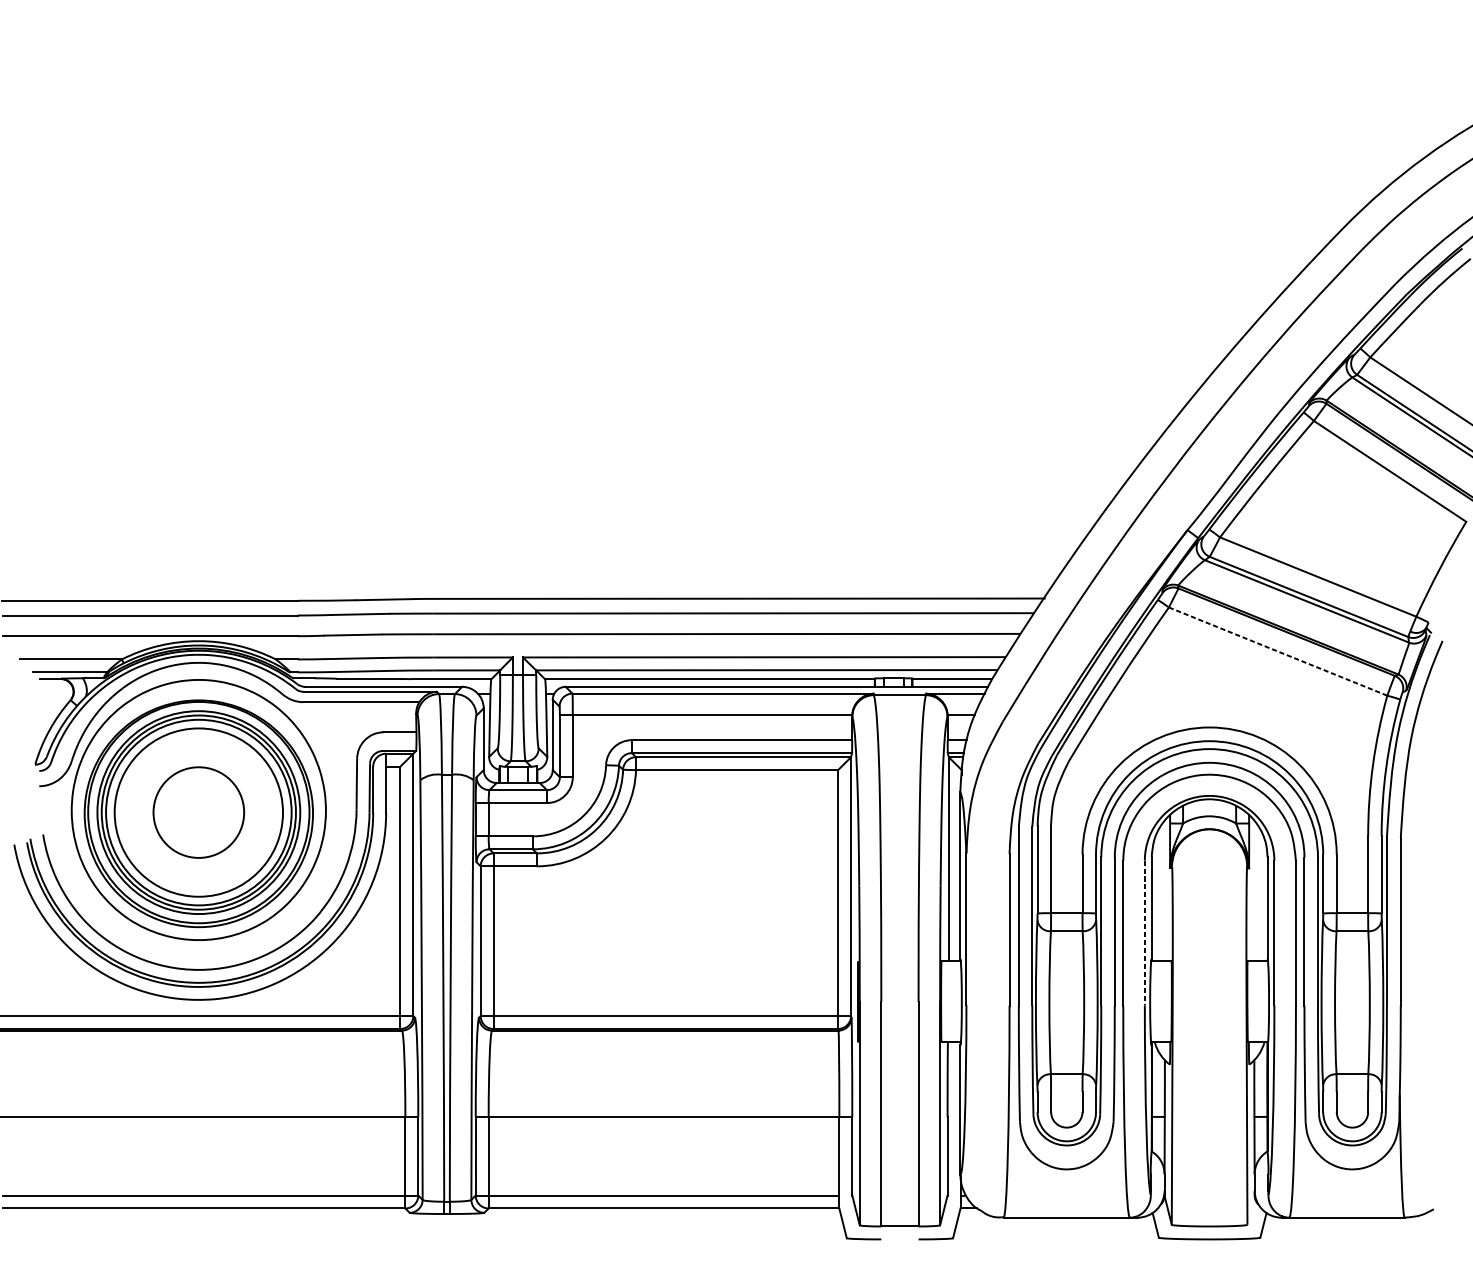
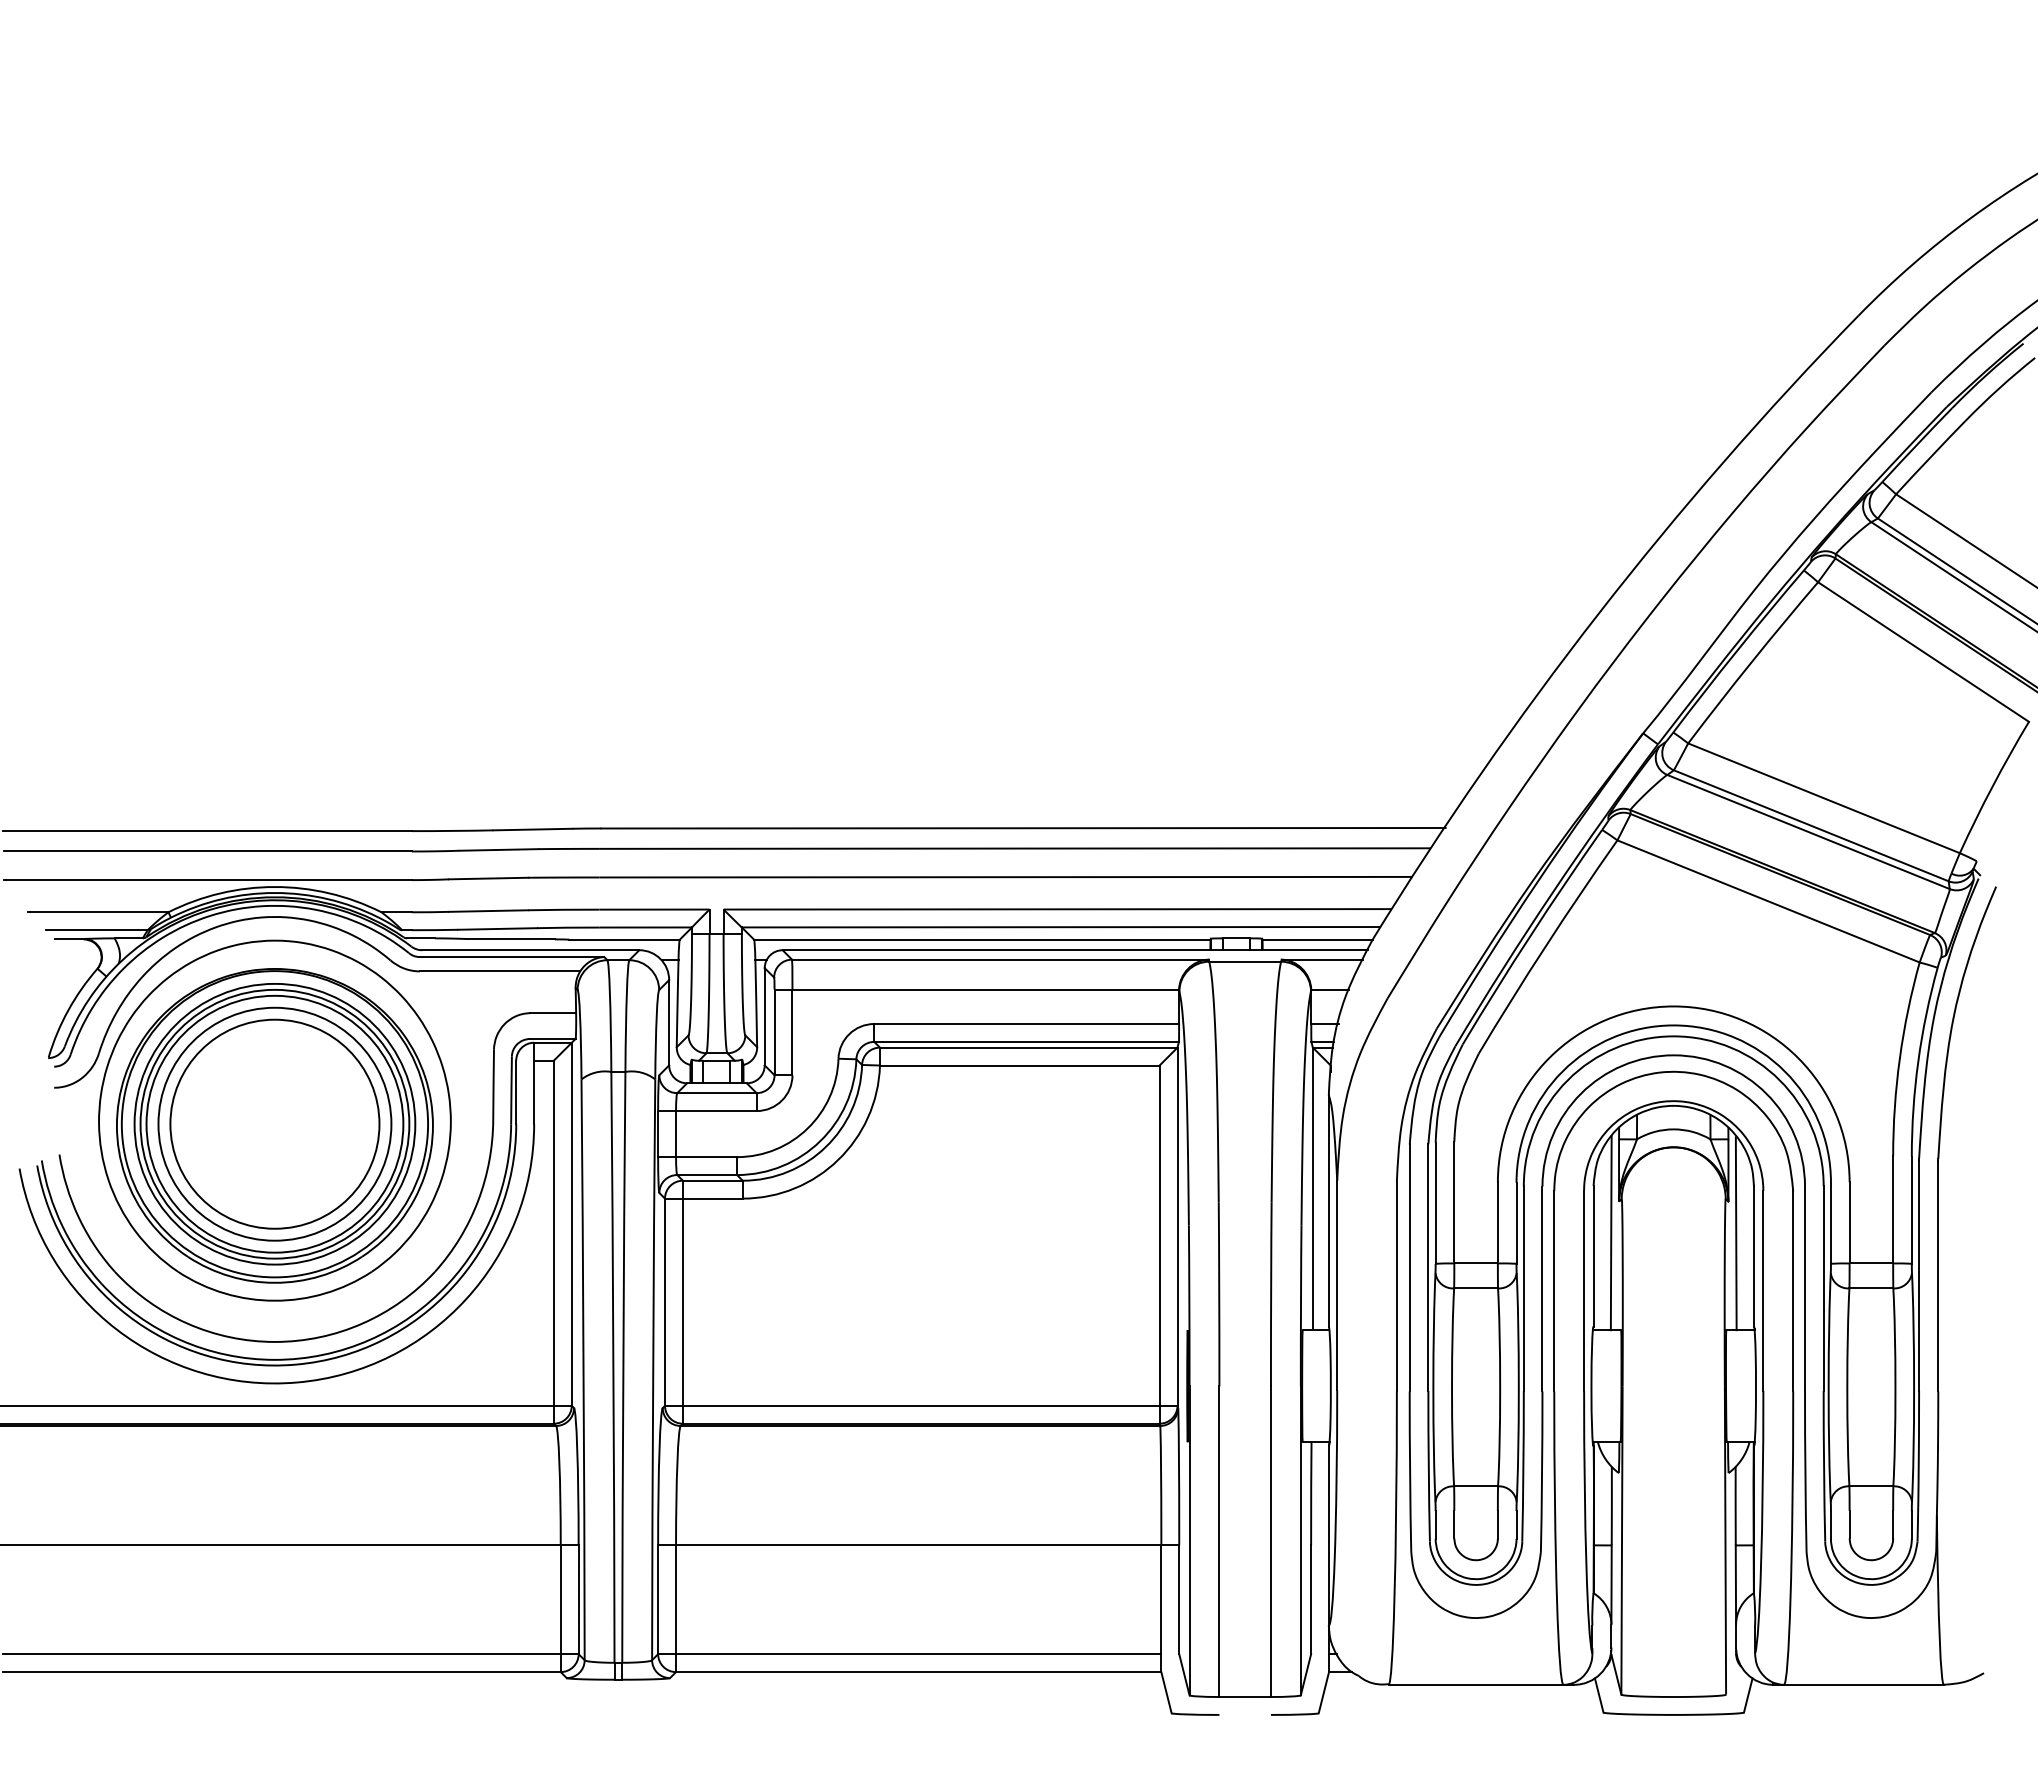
line: (1278, 651) -> (1768, 901), dashed -> solid
circle: (198, 812) -> (274, 1123), size x1.67
line: (1163, 891) -> (1610, 1233), added
line: (1254, 891) -> (1735, 1233), added
line: (1145, 933) -> (1584, 1291), dashed -> solid

